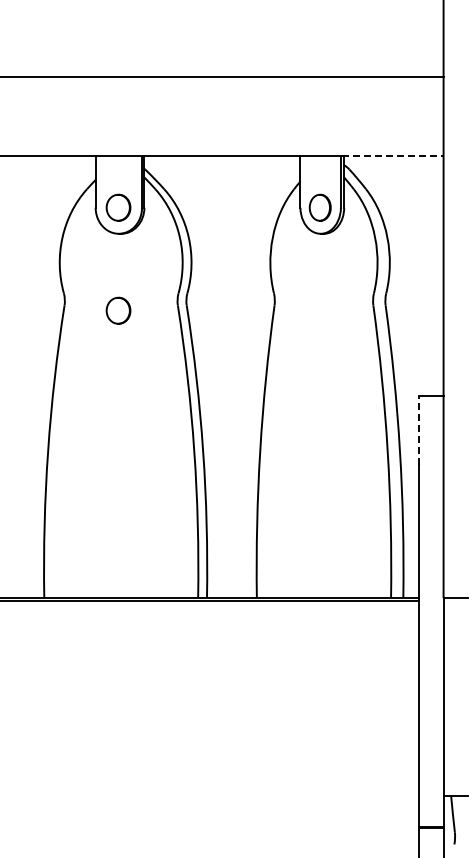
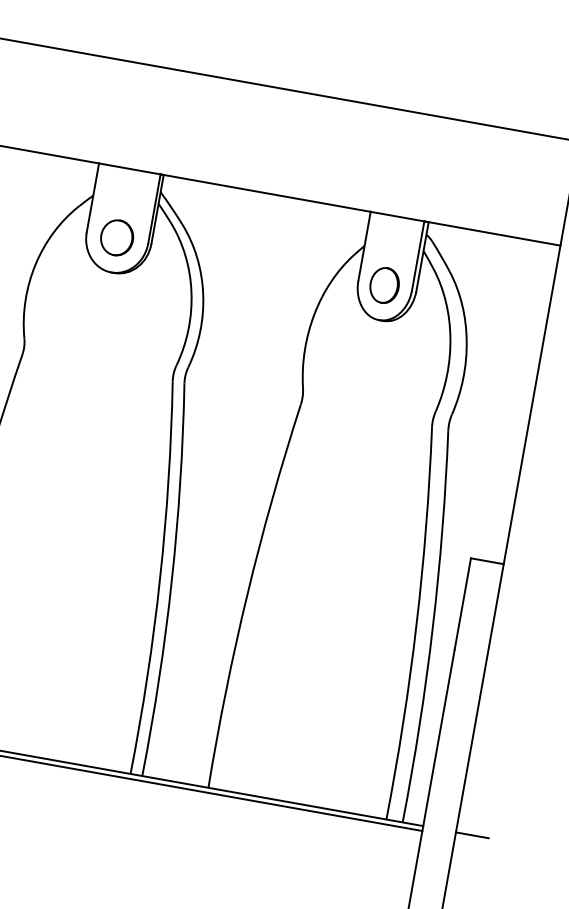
line: (392, 155) -> (492, 233), dashed -> solid
part: (118, 310) -> (92, 374), removed
line: (418, 429) -> (462, 602), dashed -> solid

